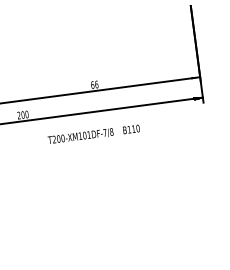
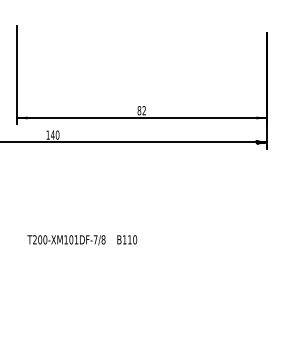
text: (94, 84) -> (141, 110), 66 -> 82
text: (21, 114) -> (50, 134), 200 -> 140
text: (94, 134) -> (82, 240), moved

